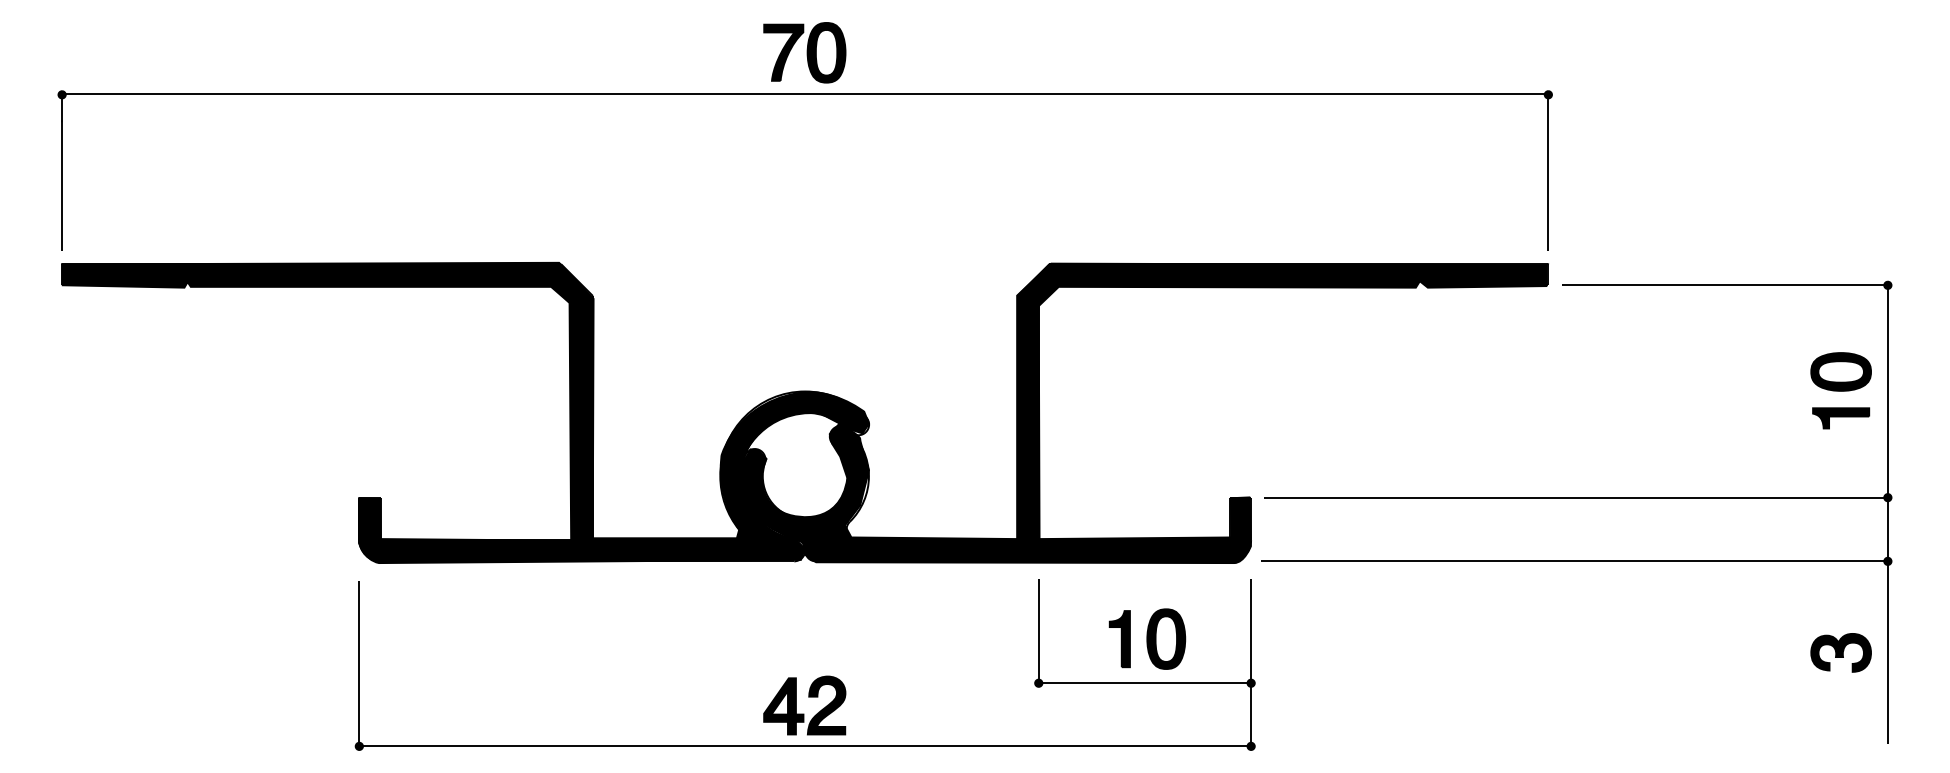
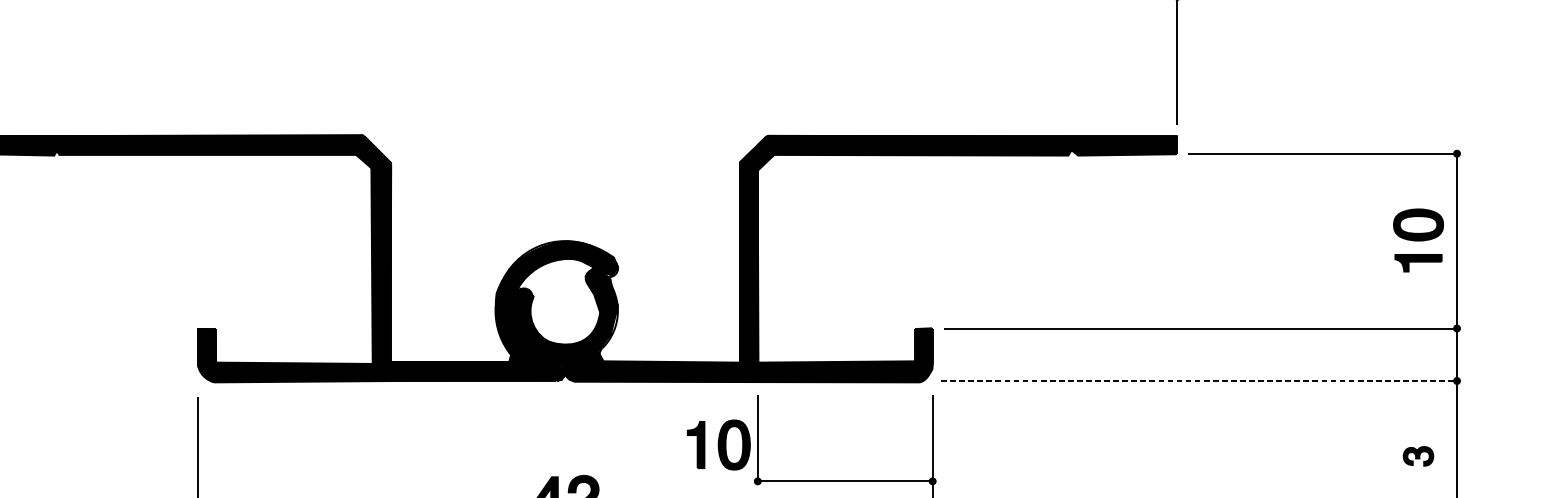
line: (1575, 561) -> (1199, 381), solid -> dashed
part: (1147, 638) -> (718, 444), moved
part: (1840, 652) -> (1418, 456), size x0.6

